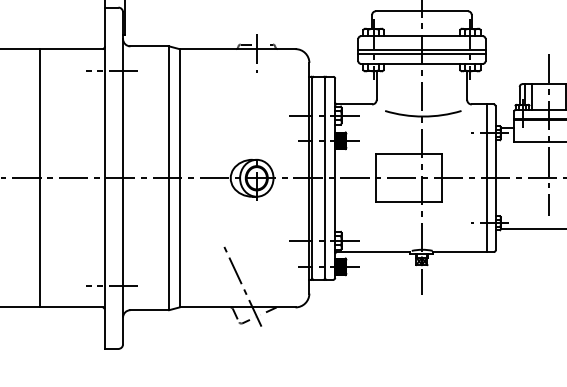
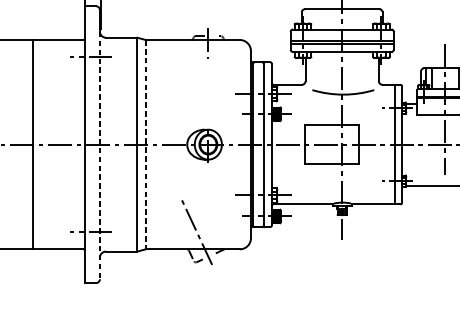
line: (179, 178) -> (145, 144), solid -> dashed
line: (123, 191) -> (100, 155), solid -> dashed

